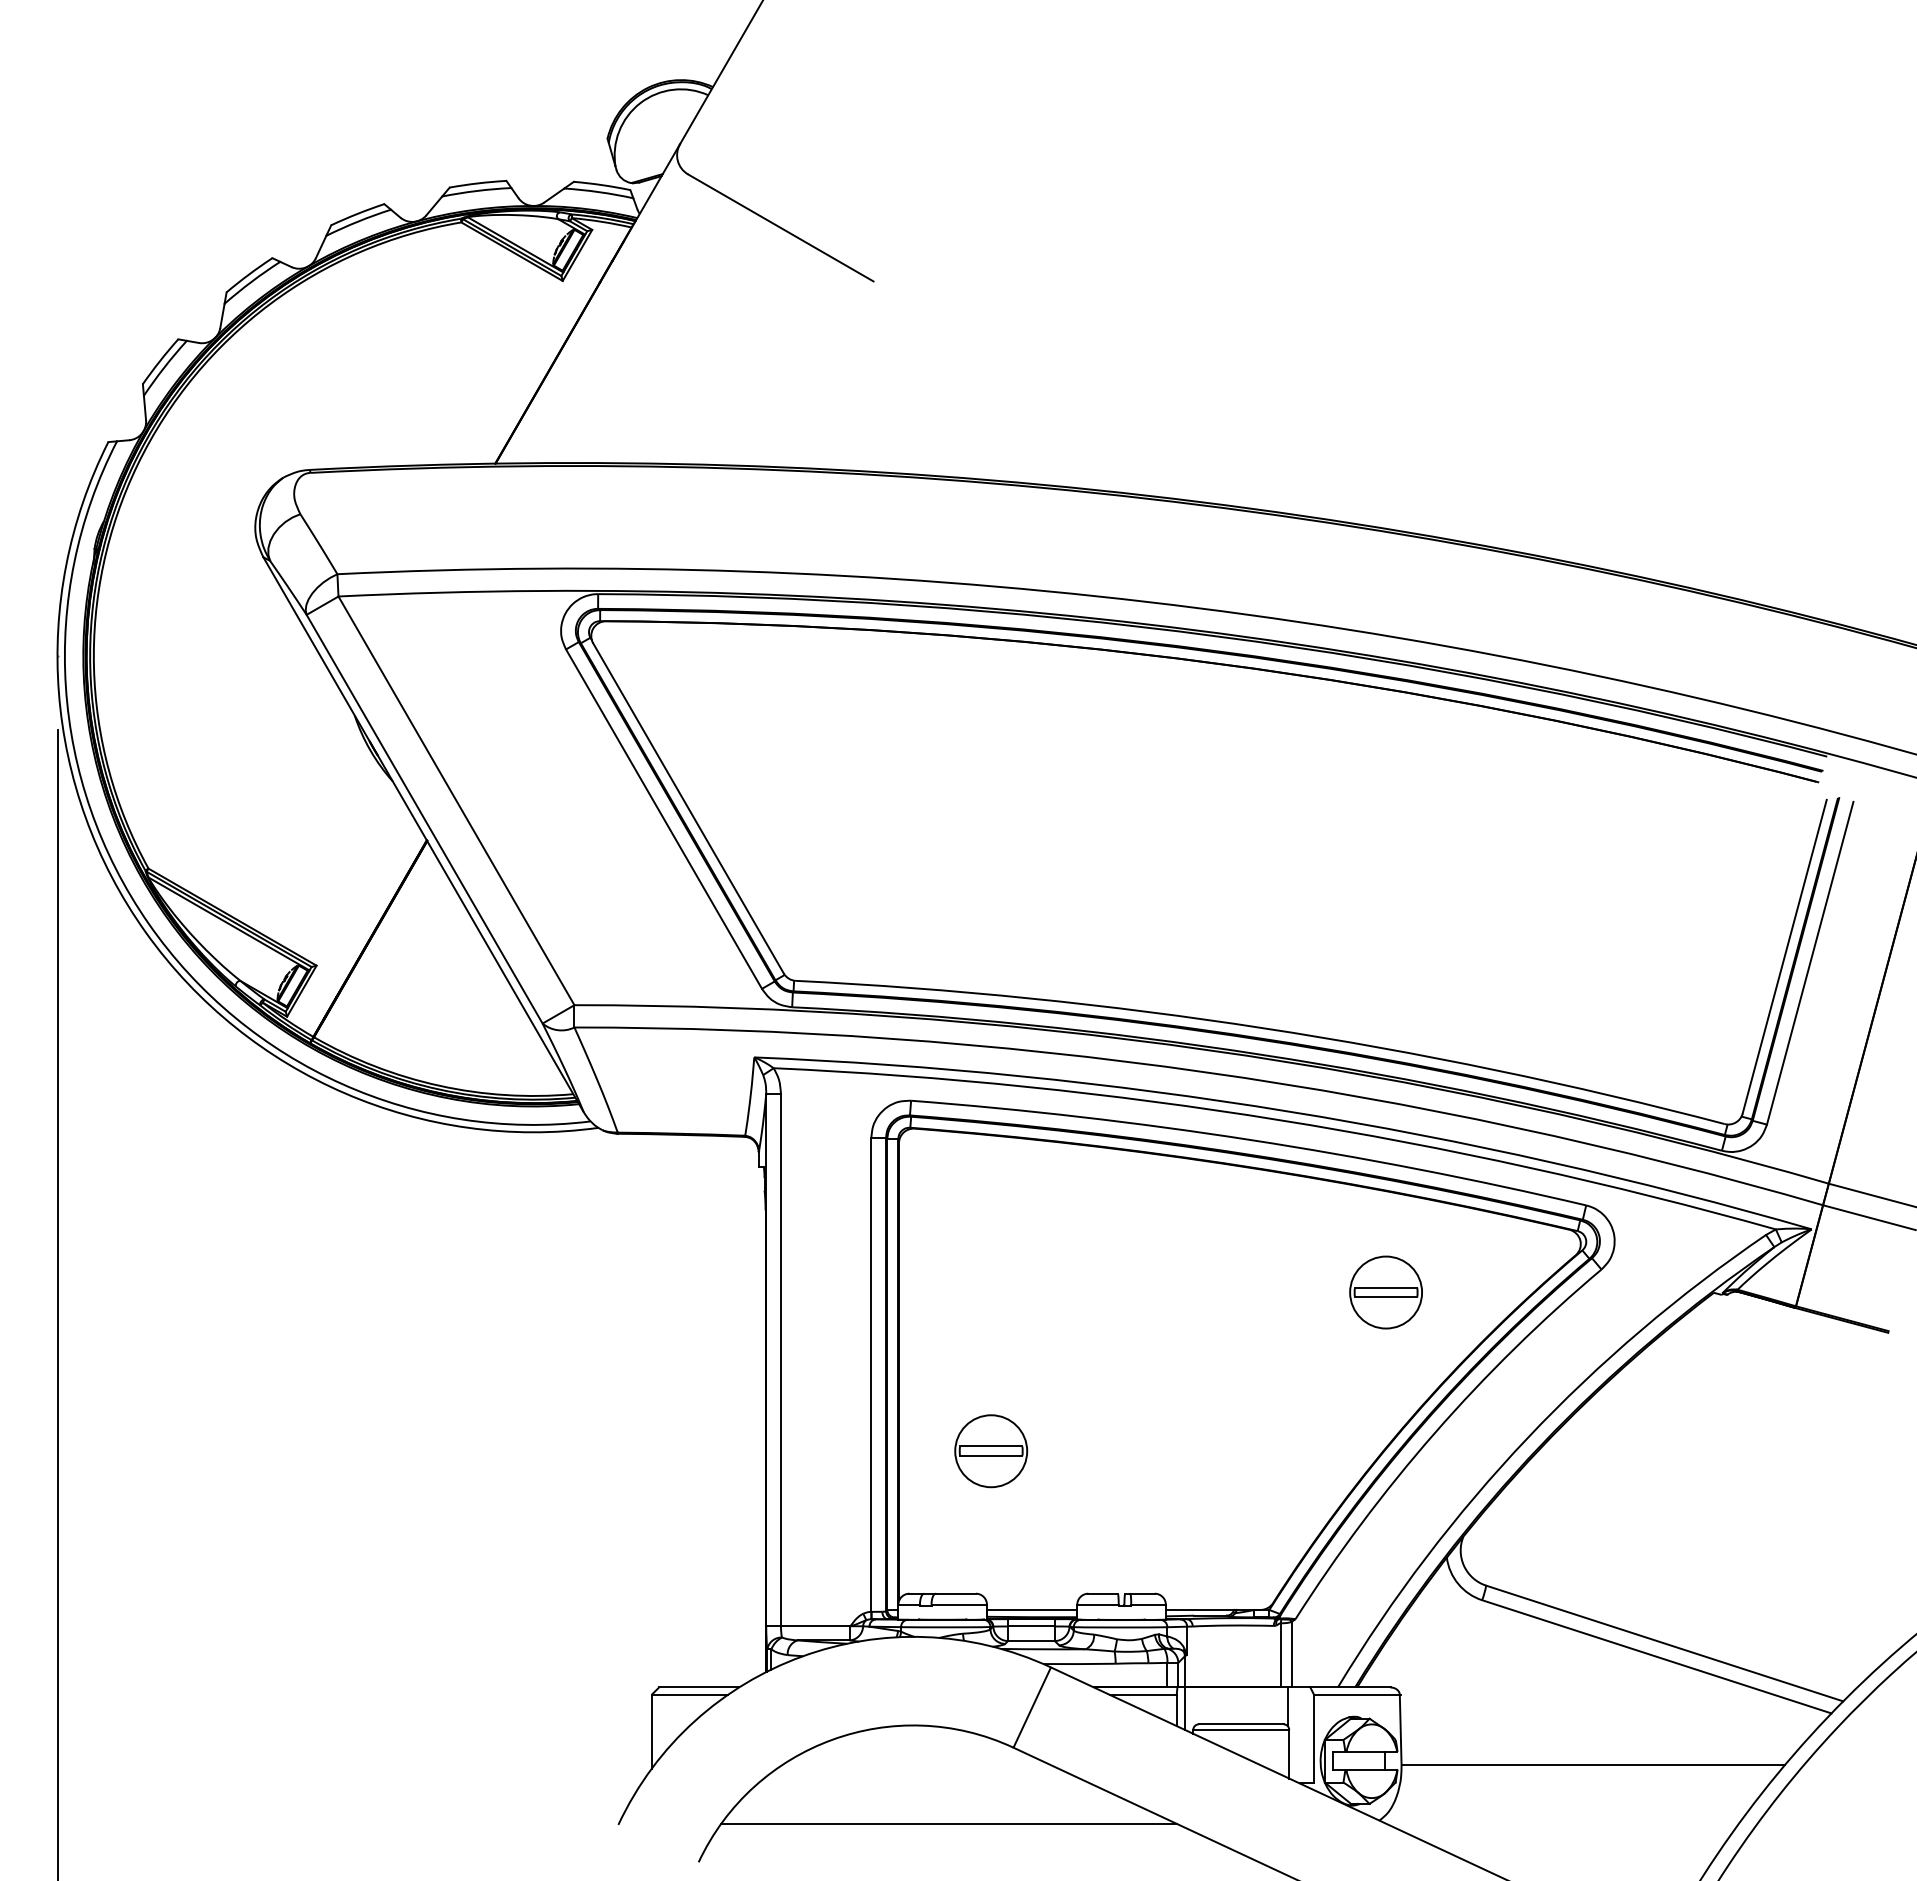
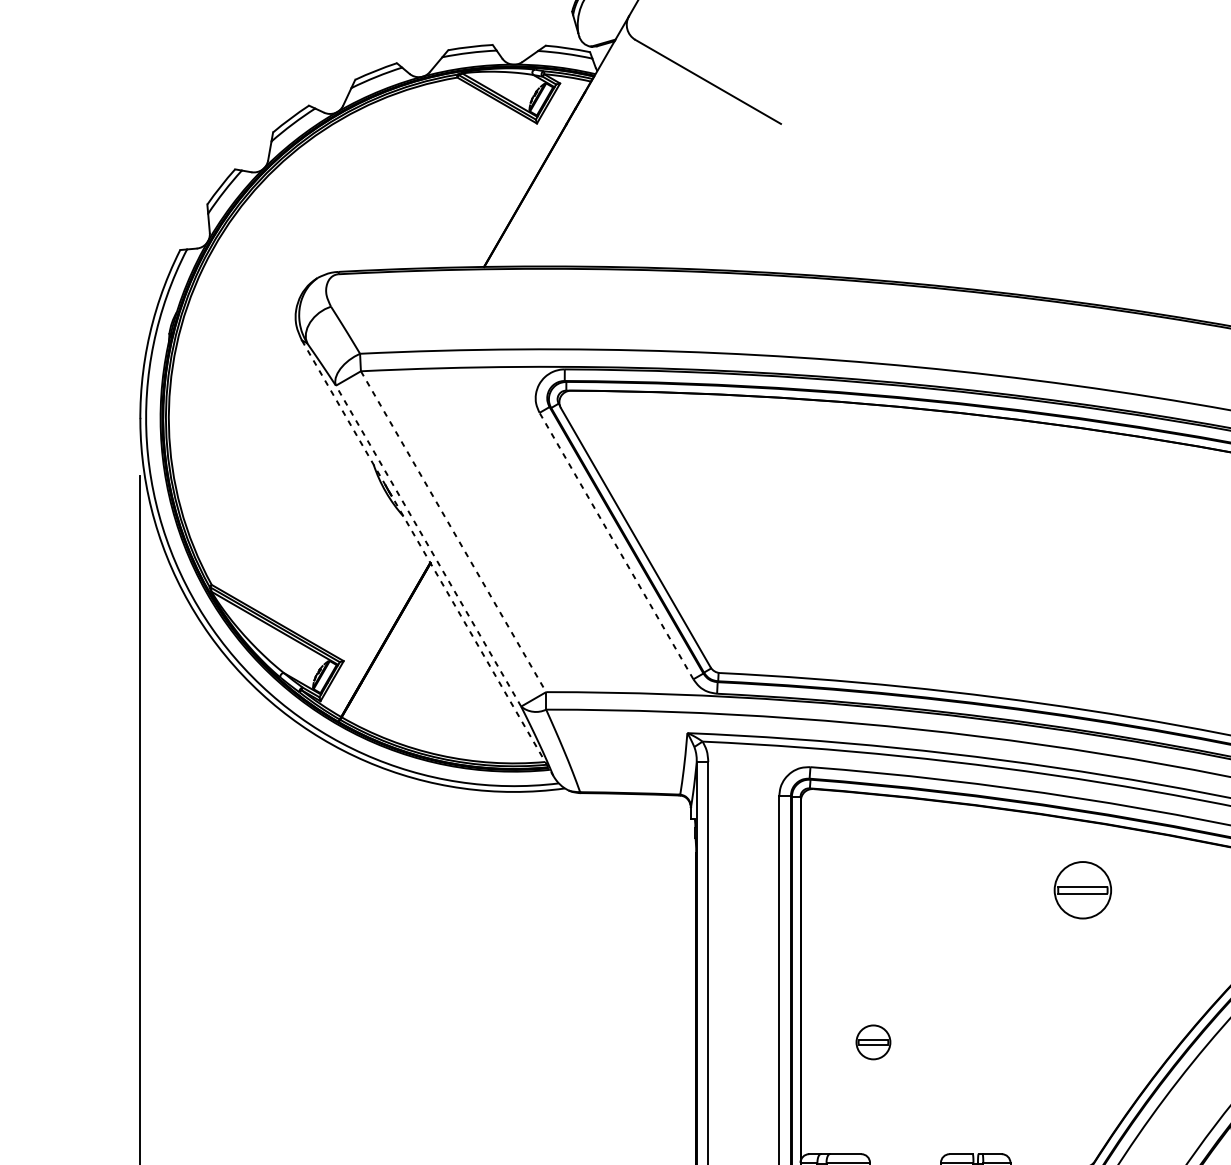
line: (456, 800) -> (453, 531), solid -> dashed
line: (424, 819) -> (428, 546), solid -> dashed
line: (664, 819) -> (616, 546), solid -> dashed
line: (423, 835) -> (427, 558), solid -> dashed
part: (1385, 1292) -> (1082, 890), moved
part: (991, 1451) -> (873, 1042), size x0.6

